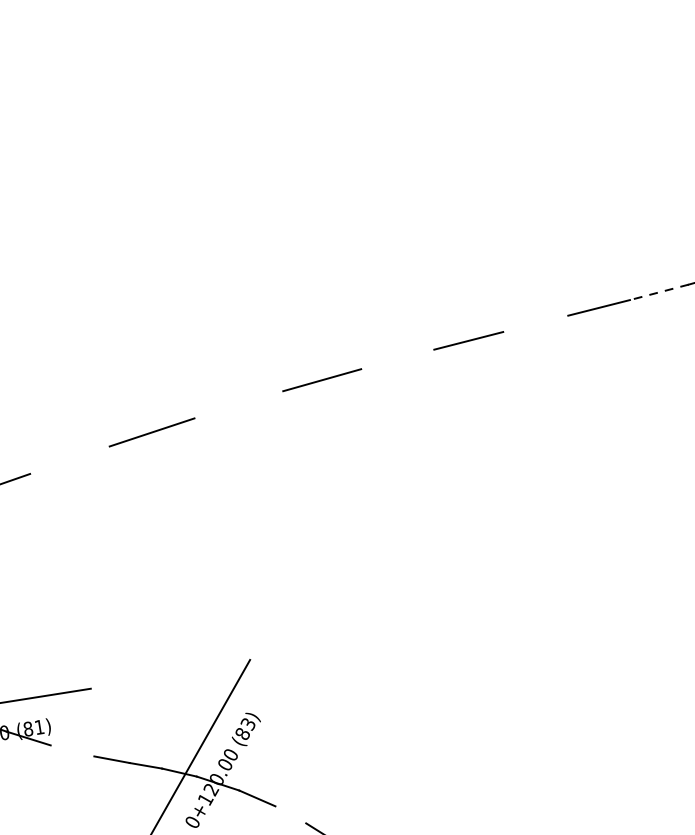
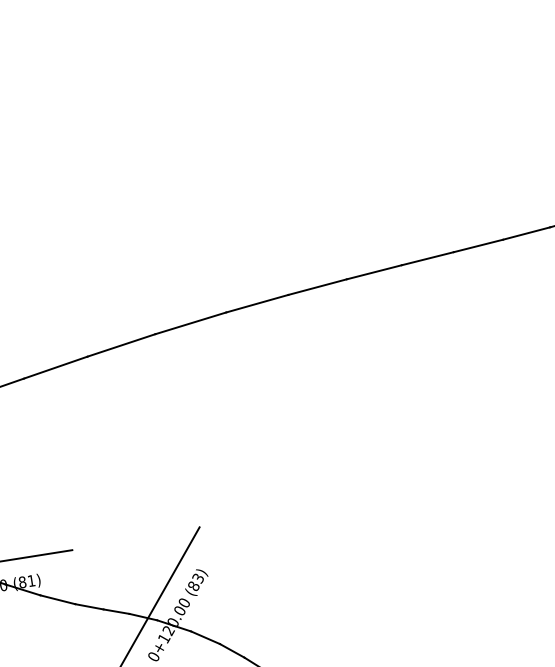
line: (659, 292) -> (526, 233), dashed -> solid
line: (535, 323) -> (427, 258), added
line: (397, 358) -> (317, 286), added
line: (238, 404) -> (190, 323), added
line: (69, 460) -> (55, 367), added
line: (72, 750) -> (57, 599), added
line: (289, 814) -> (231, 650), added

